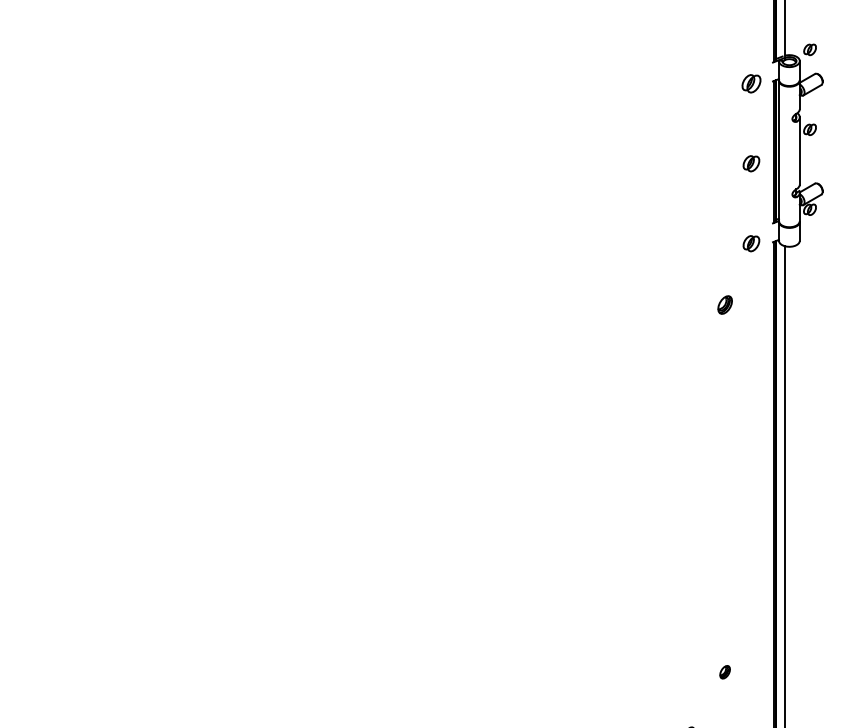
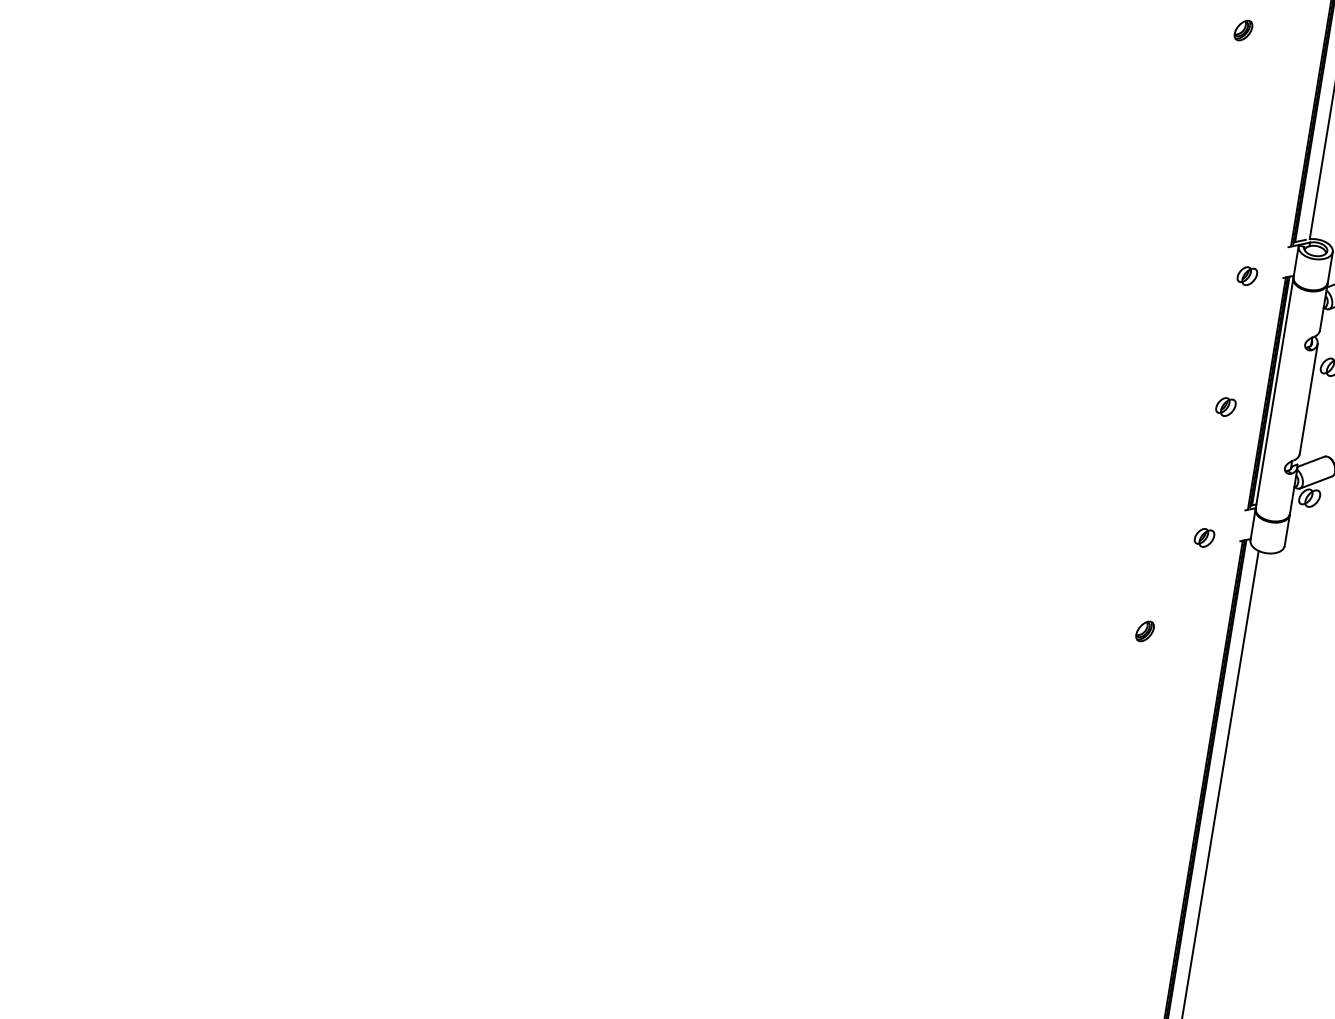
part: (750, 83) -> (1246, 275), size x0.62
part: (750, 163) -> (1224, 406), size x0.71
part: (750, 243) -> (1203, 537), size x0.71
part: (724, 305) -> (1143, 631), size x0.71

